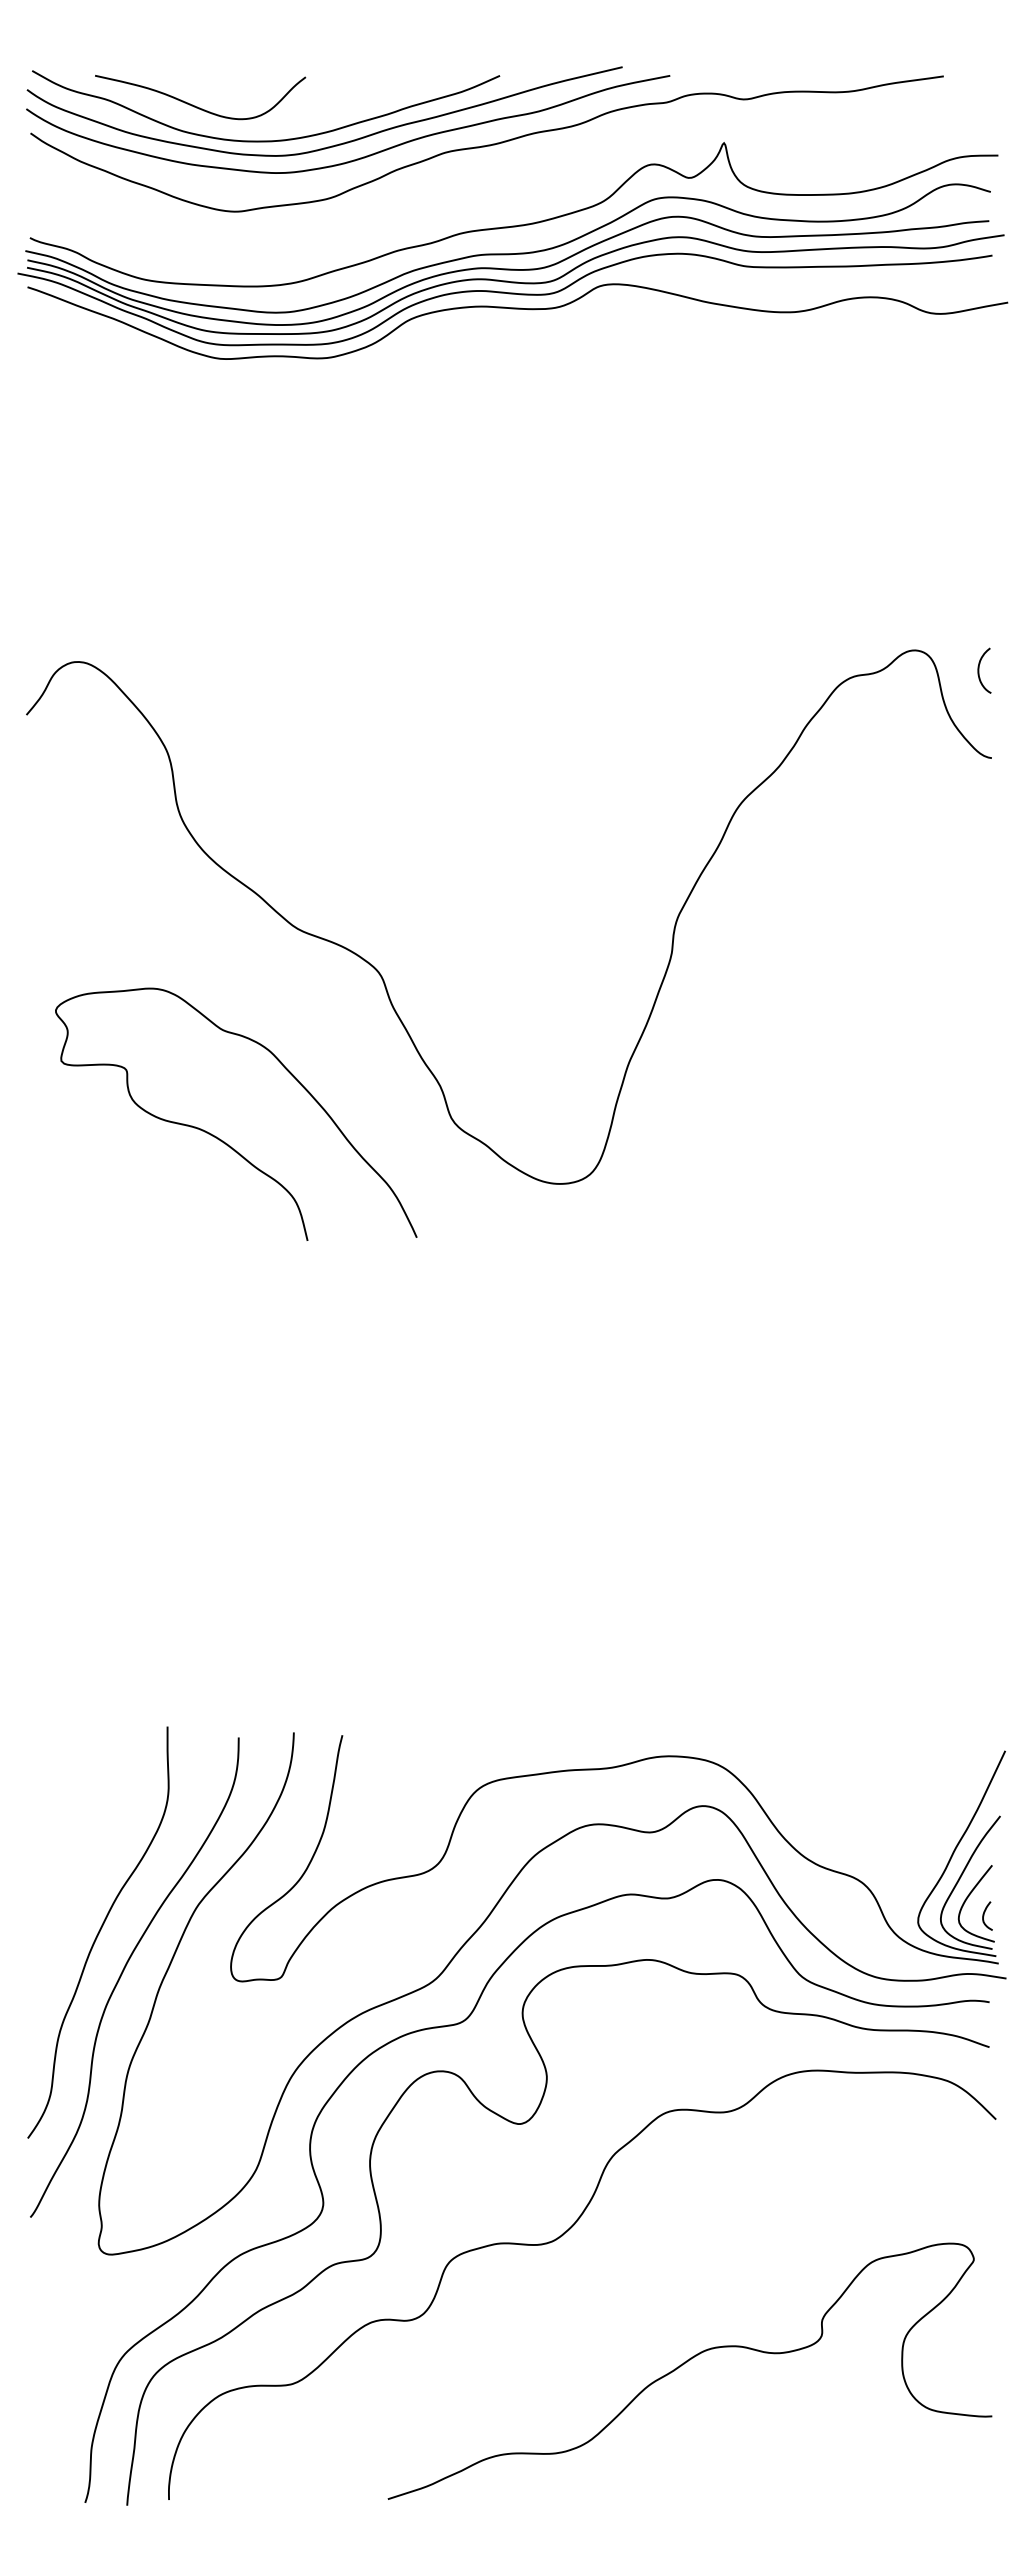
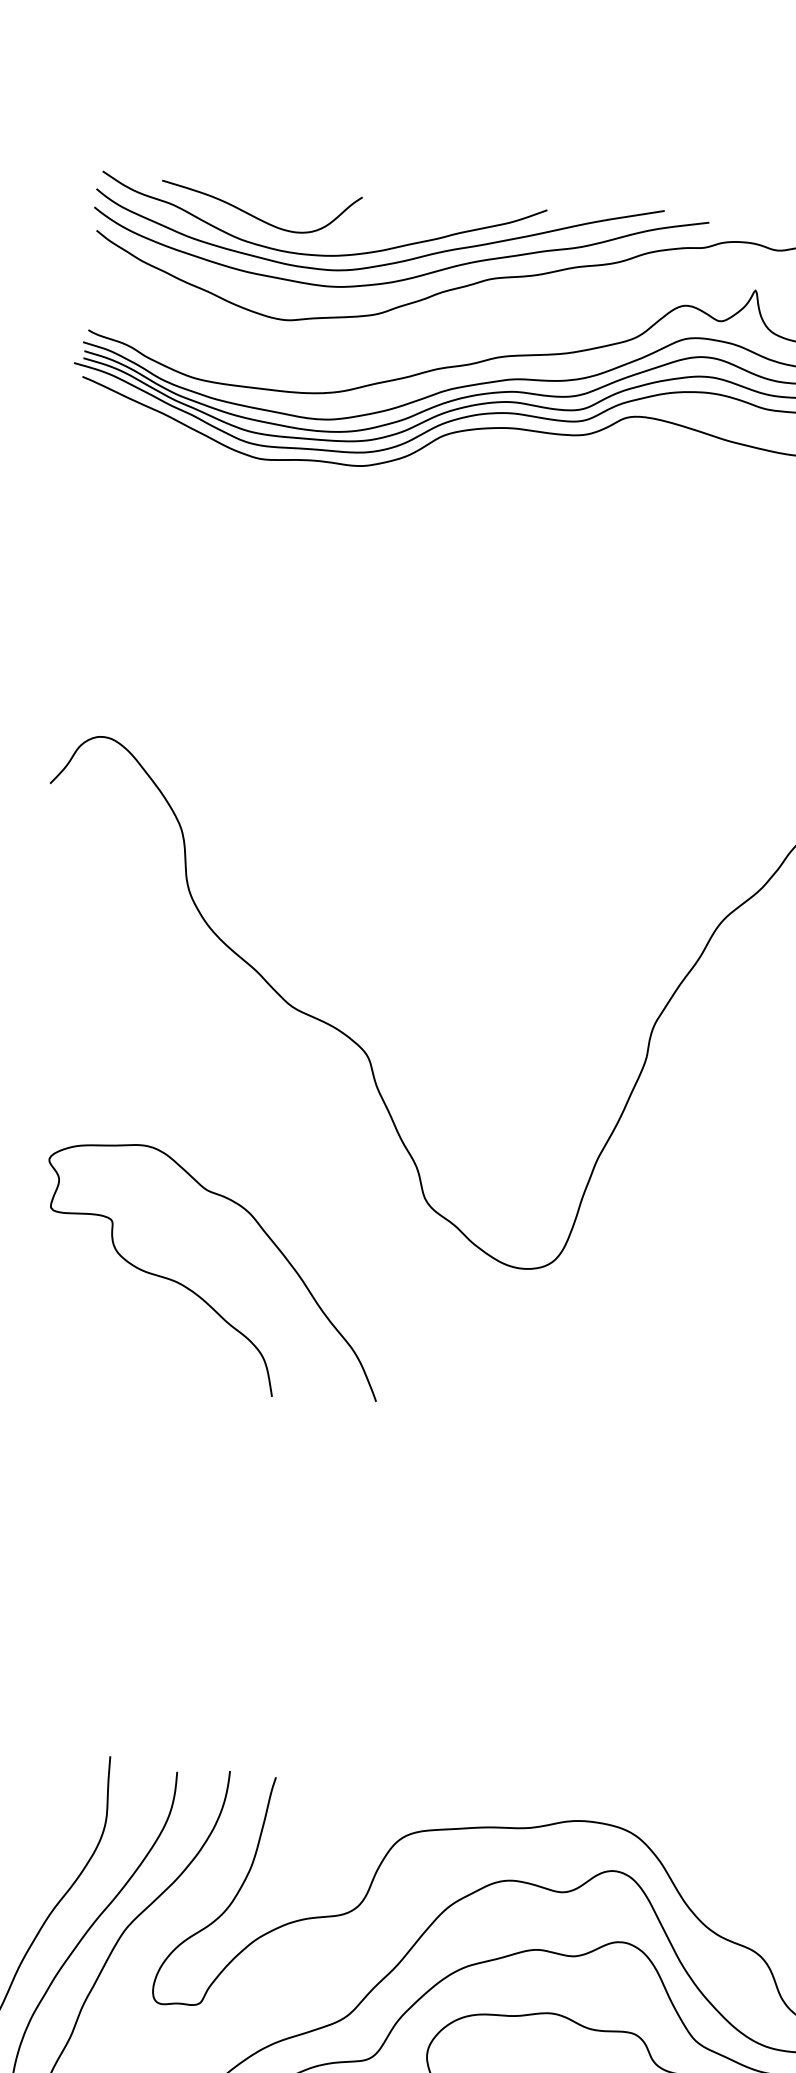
curve: (218, 1137) -> (194, 1291), moved

